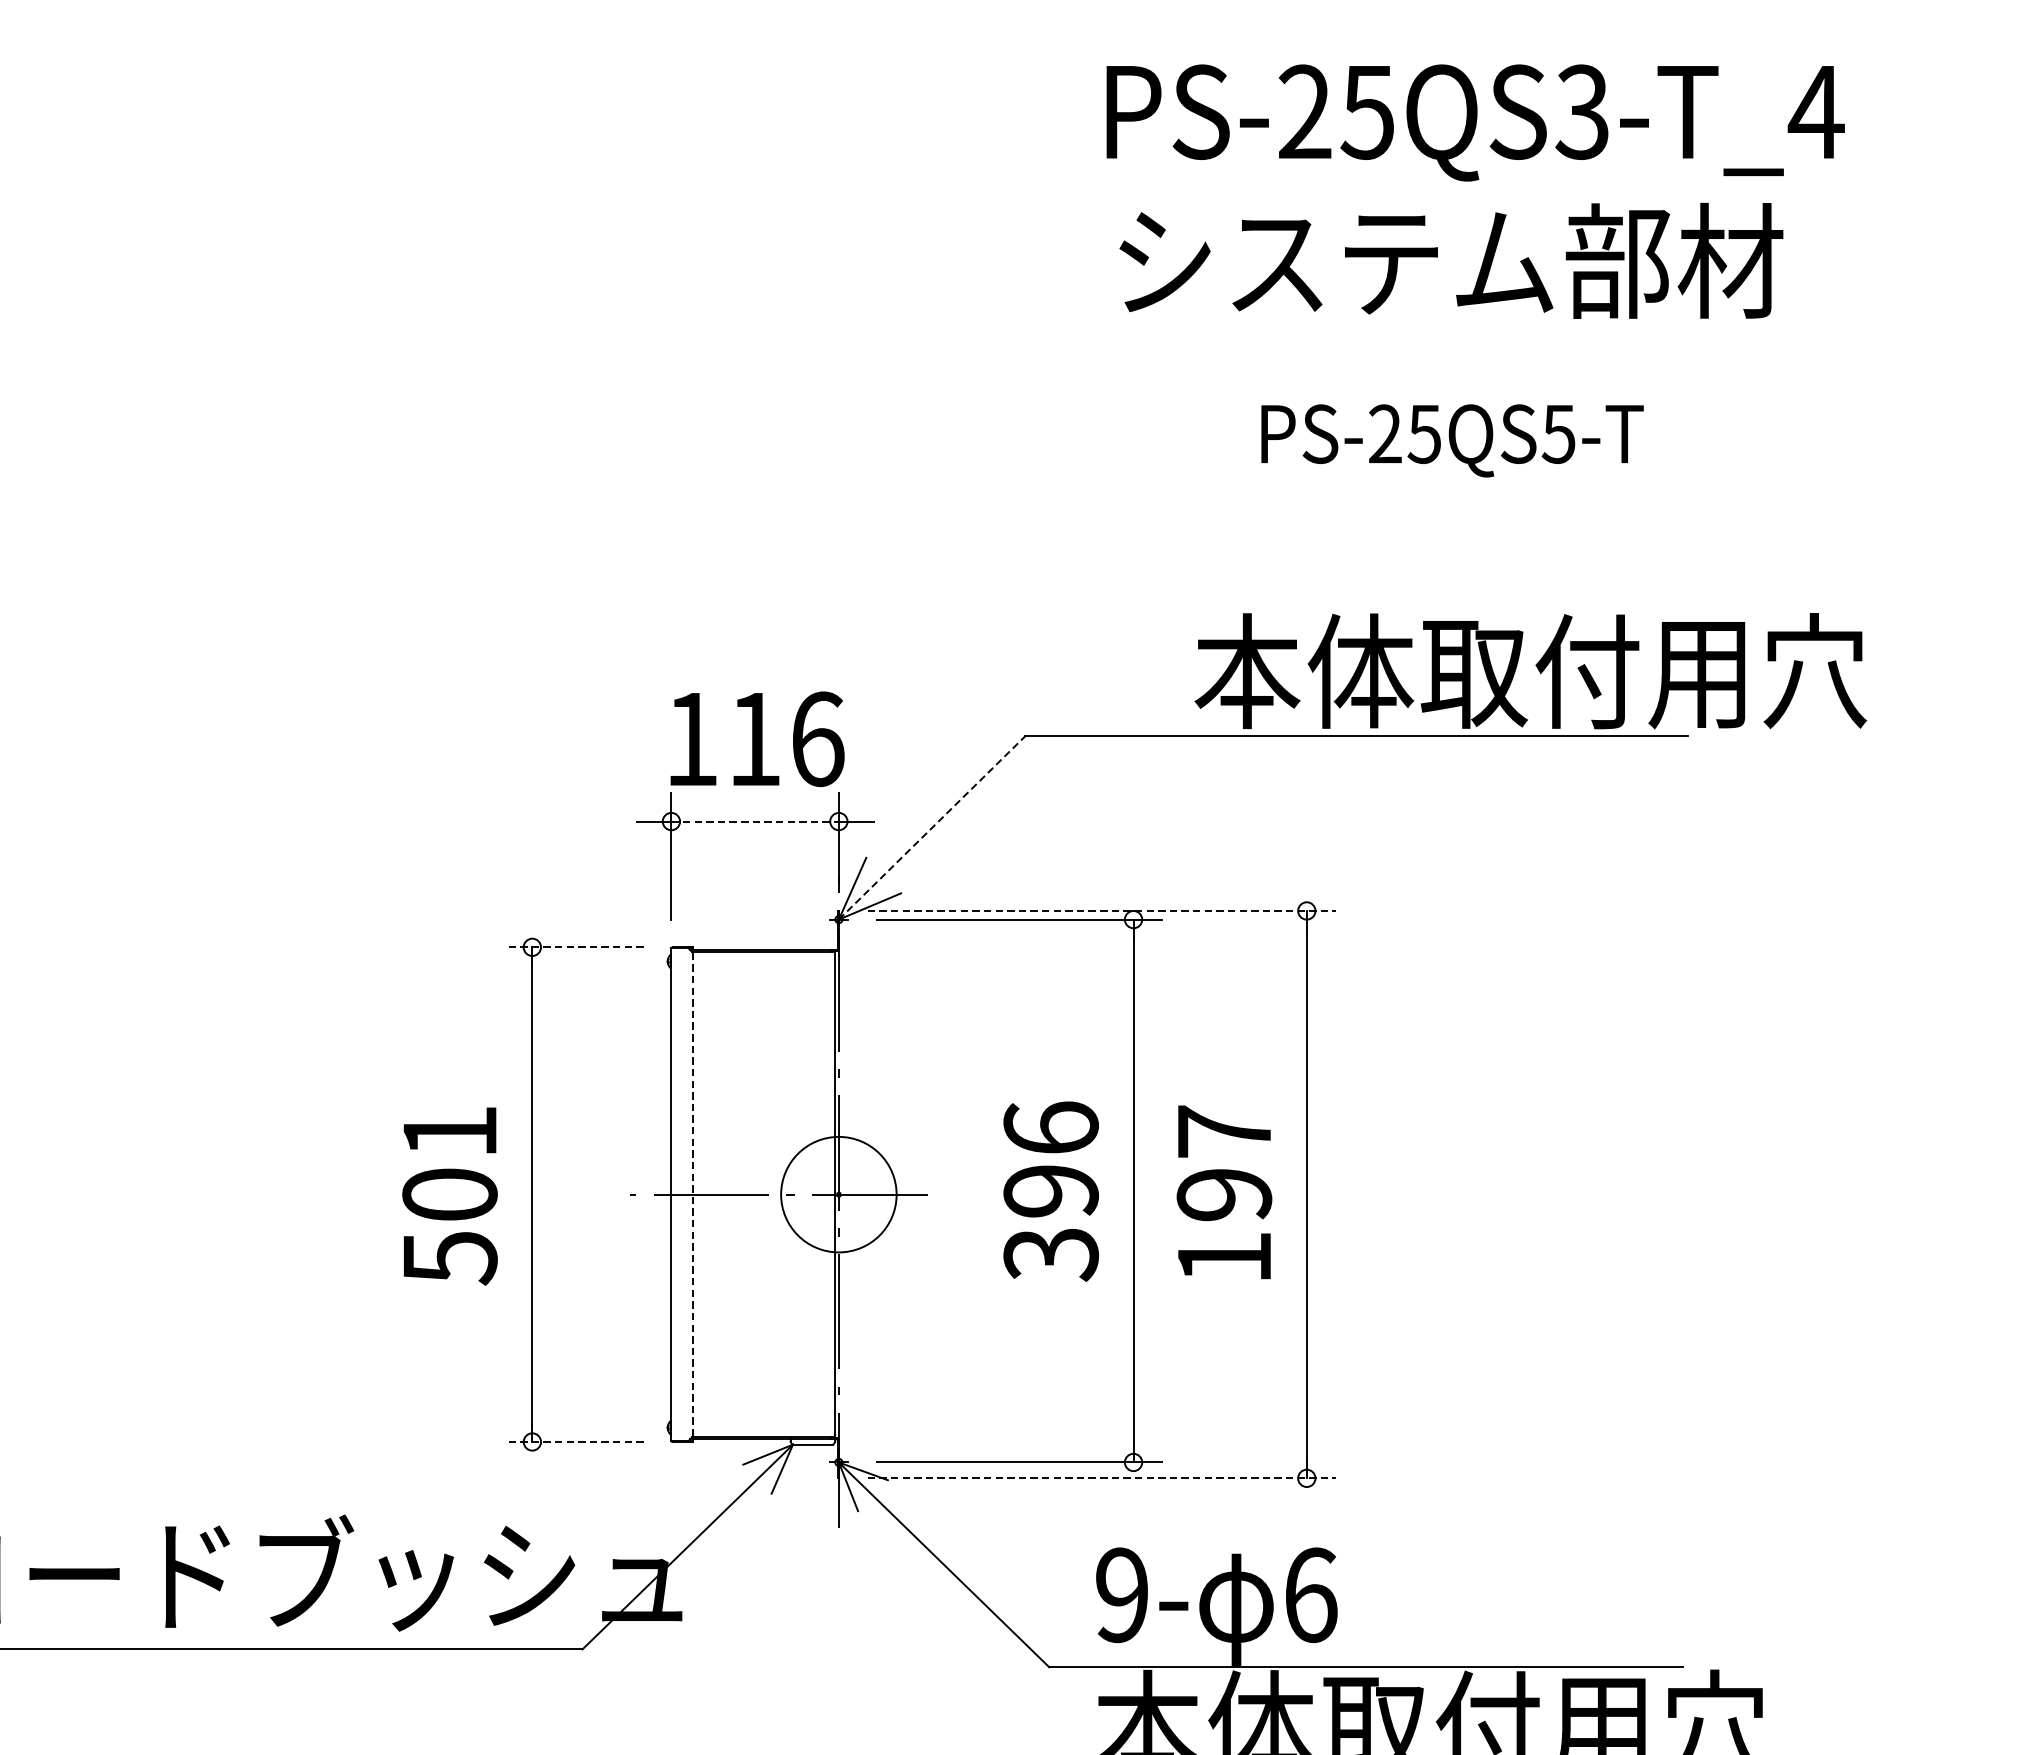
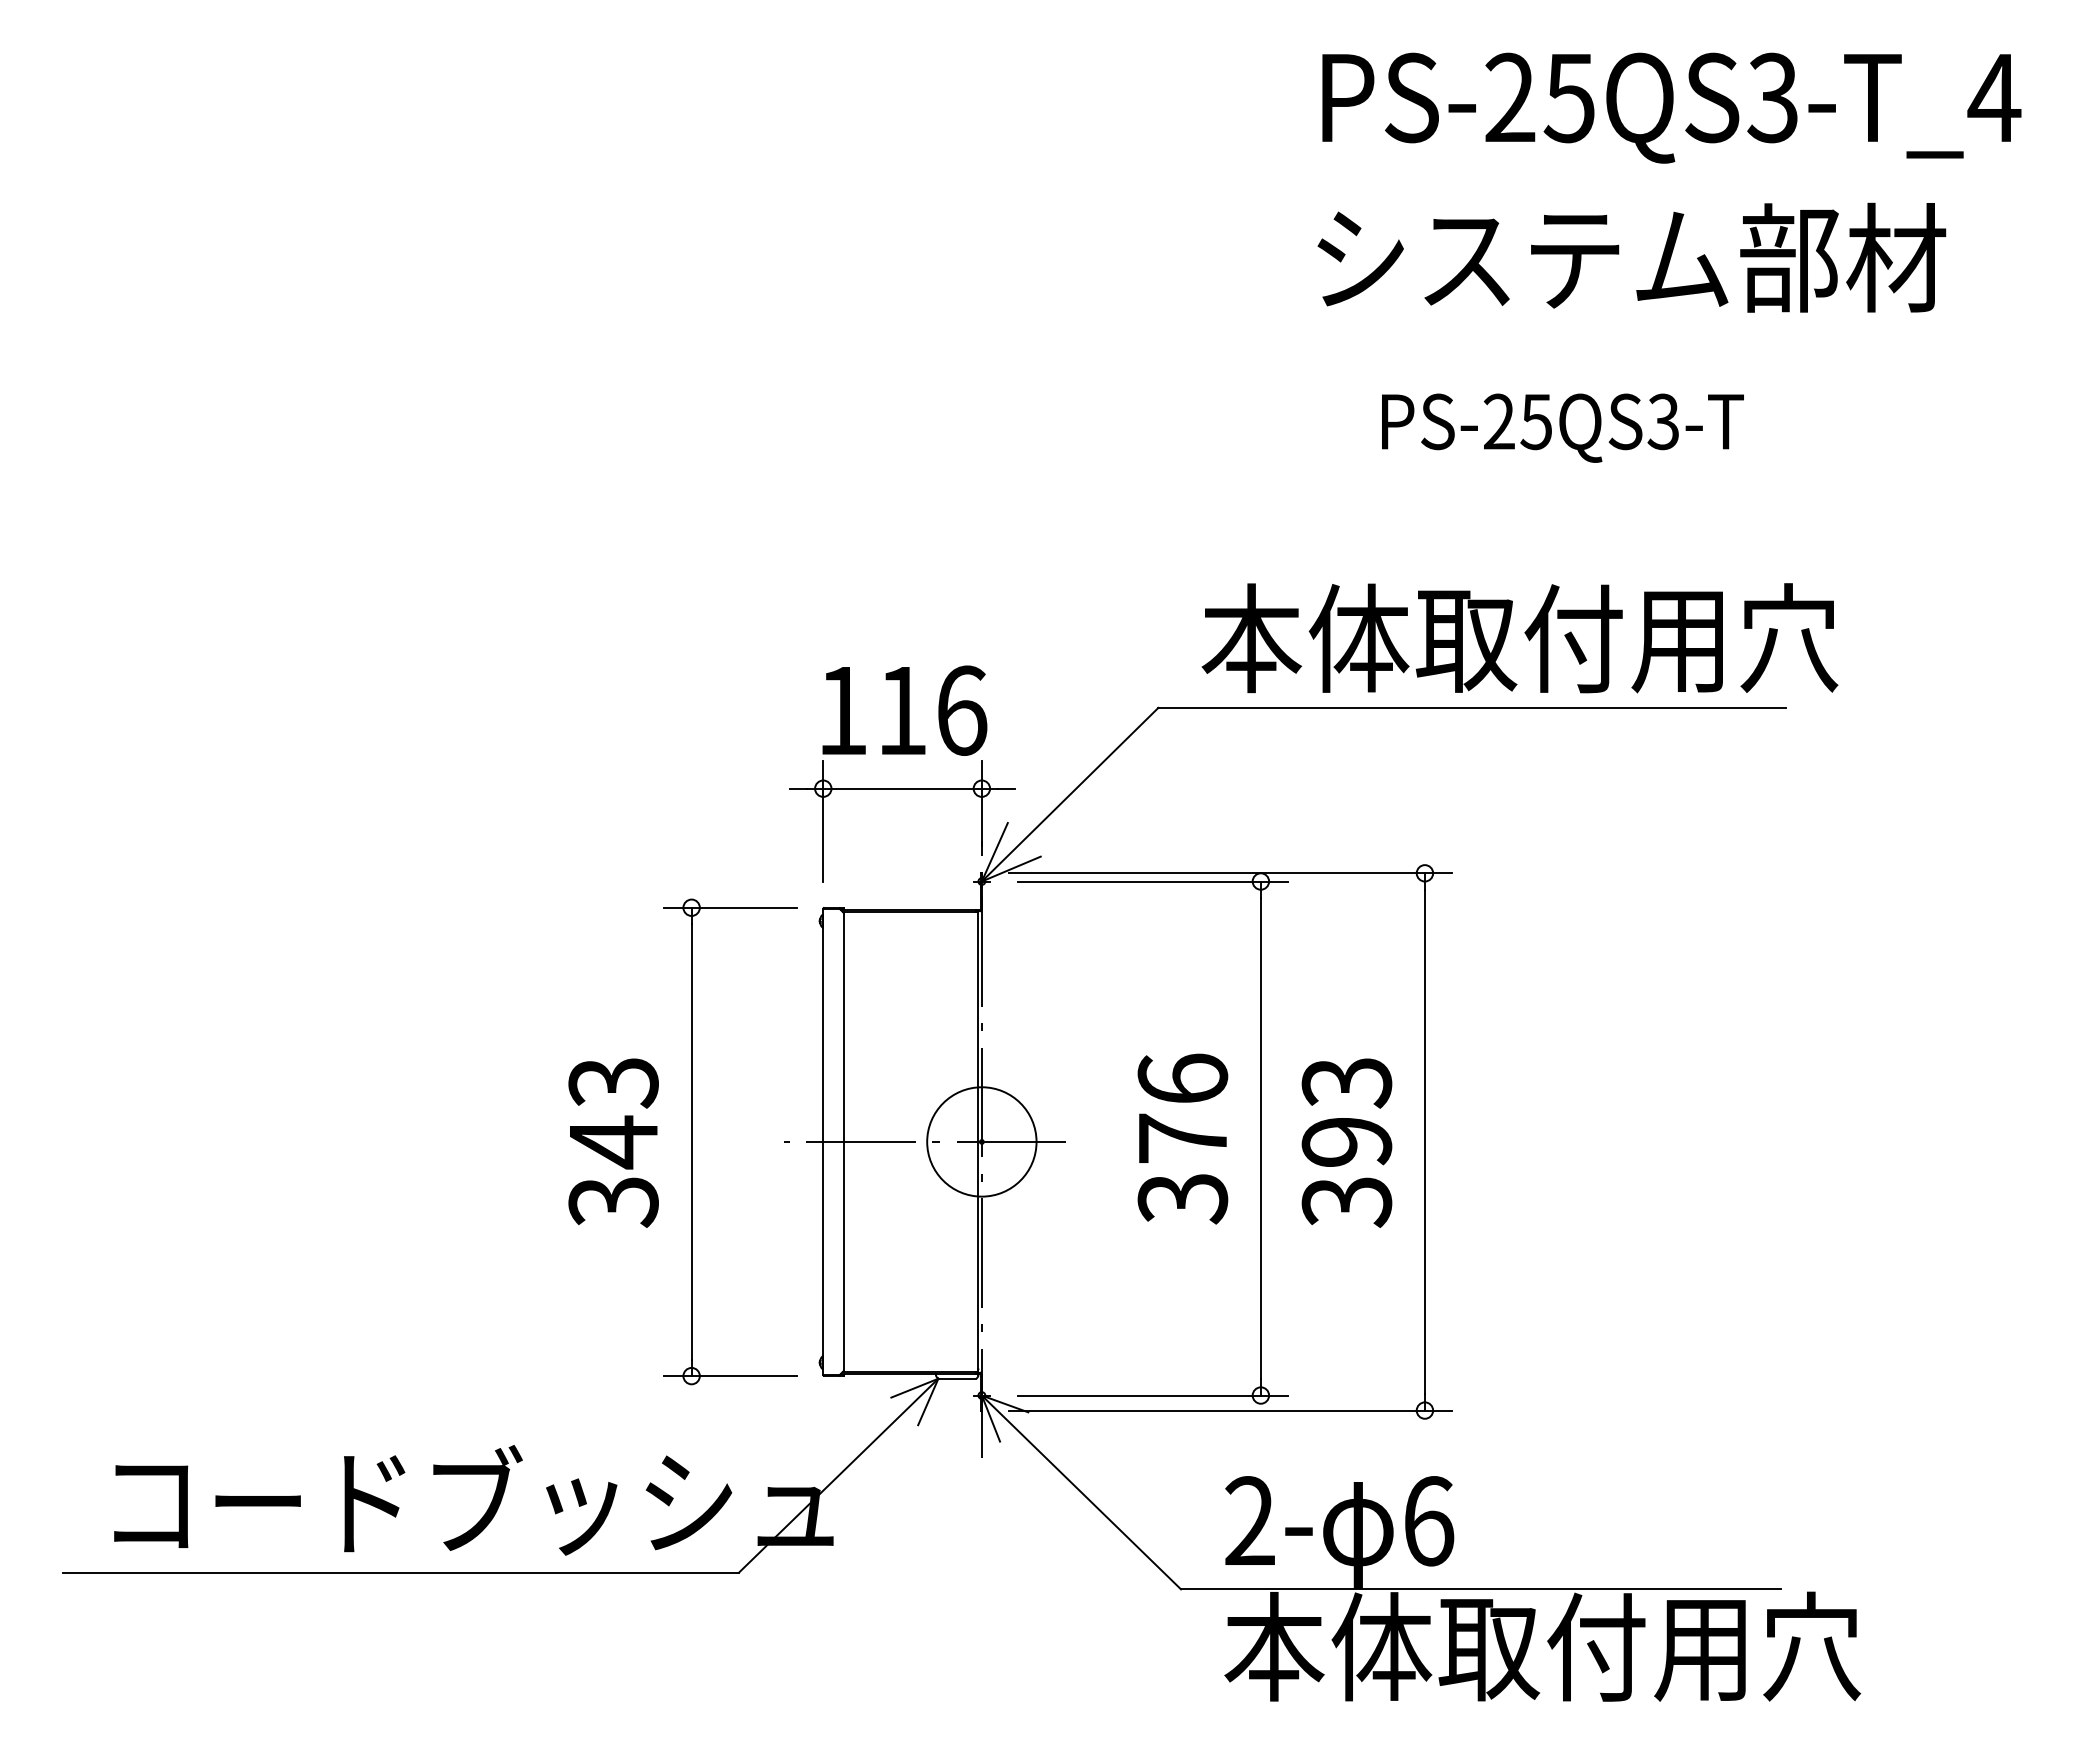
text: (1475, 122) -> (1671, 107), moved
text: (1451, 260) -> (1631, 257), moved
text: (1557, 433) -> (1662, 421), PS-25QS5-T -> PS-25QS3-T
text: (1530, 671) -> (1519, 638), moved
line: (756, 821) -> (903, 788), dashed -> solid
line: (932, 827) -> (1070, 794), dashed -> solid
line: (1101, 911) -> (1230, 873), dashed -> solid
line: (573, 947) -> (730, 907), dashed -> solid
text: (1050, 1191) -> (1182, 1138), 396 -> 376
line: (692, 1194) -> (843, 1141), dashed -> solid
text: (1223, 1195) -> (1346, 1142), 197 -> 393
text: (449, 1196) -> (613, 1143), 501 -> 343
line: (573, 1442) -> (730, 1376), dashed -> solid
line: (1101, 1478) -> (1230, 1410), dashed -> solid
text: (1121, 1595) -> (1249, 1521), 9- -> 2-

